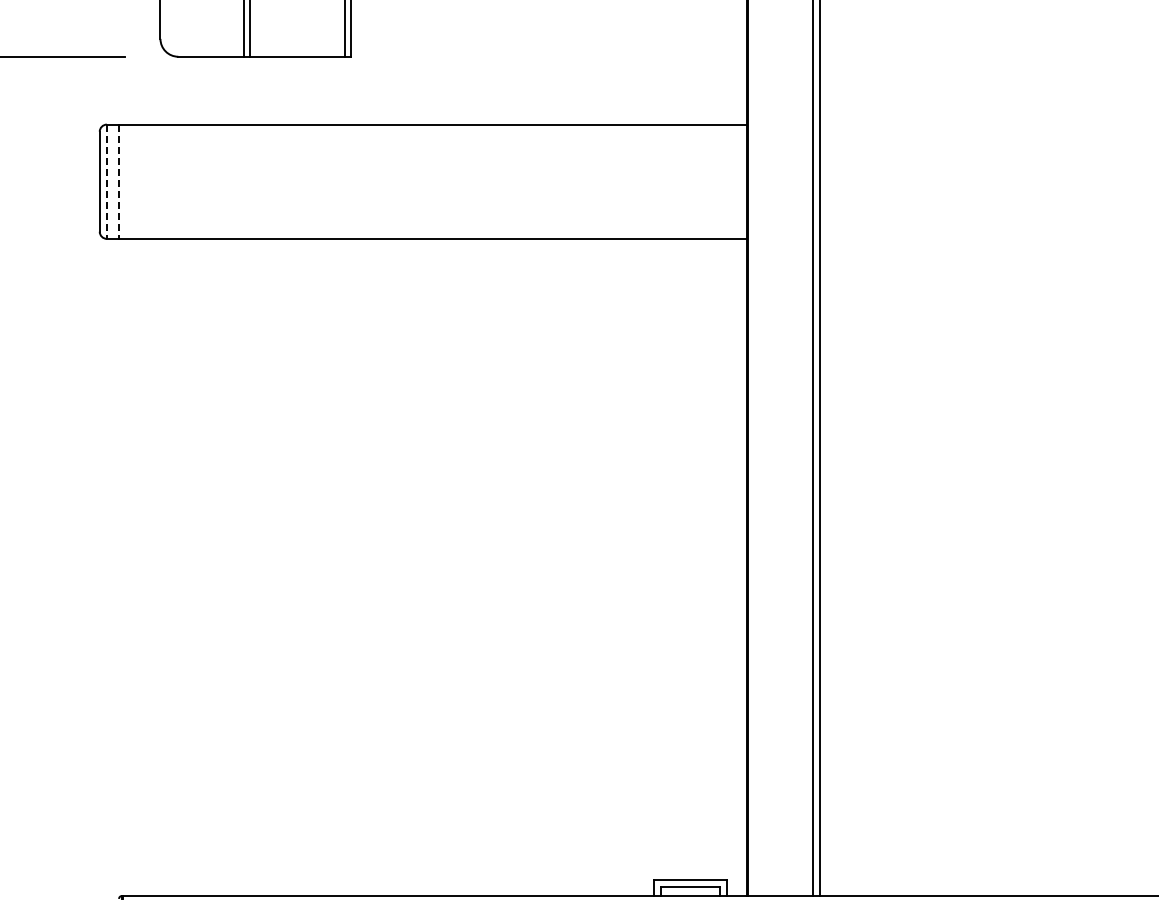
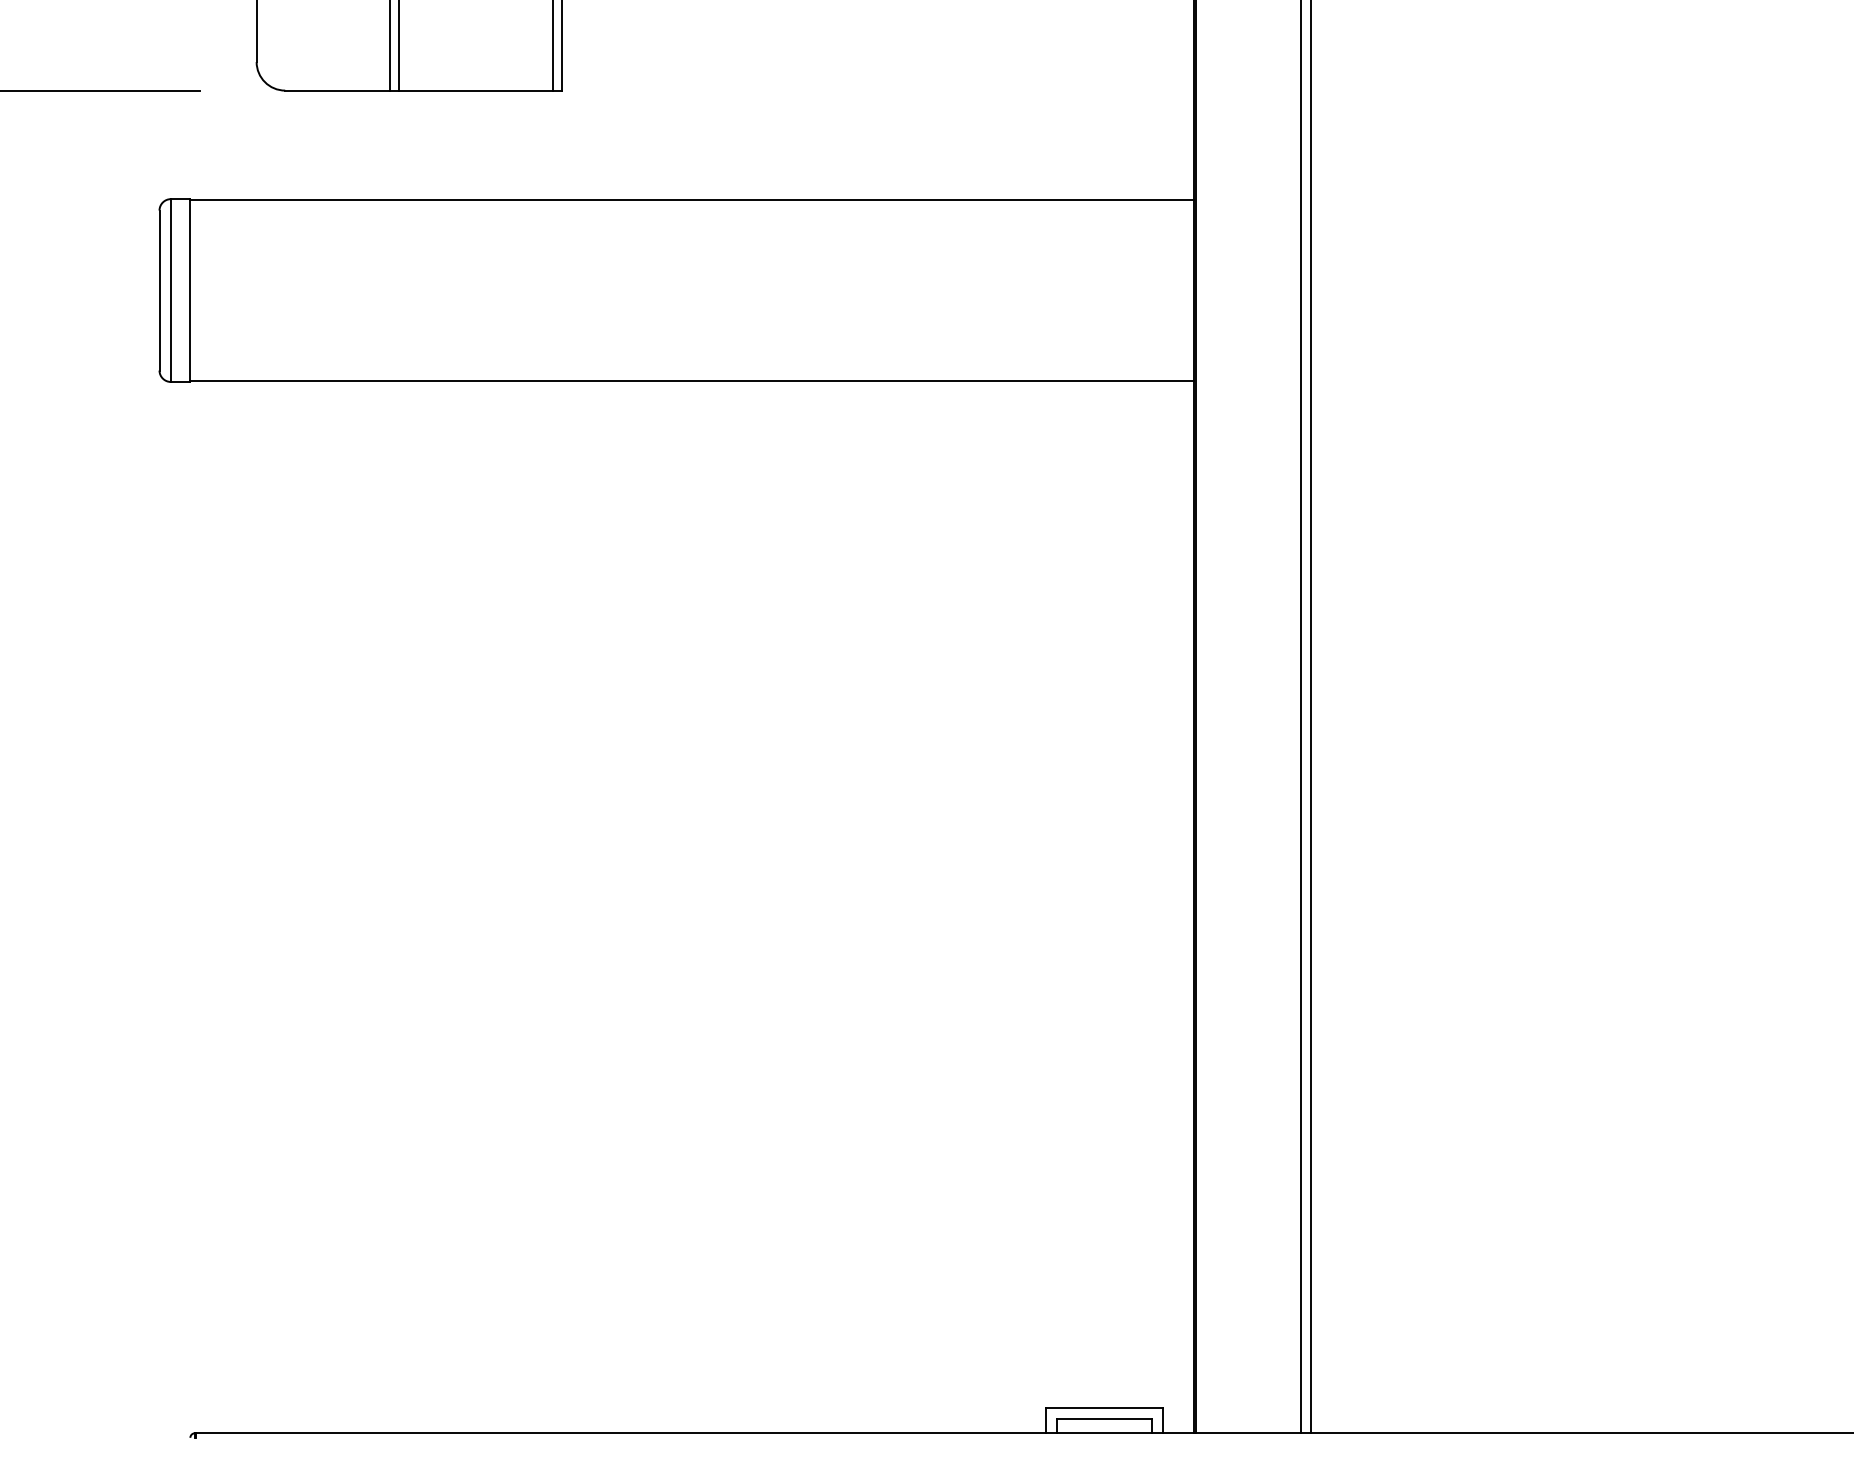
line: (106, 182) -> (170, 291), dashed -> solid
line: (119, 182) -> (191, 291), dashed -> solid

